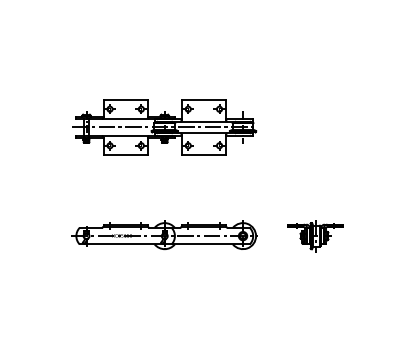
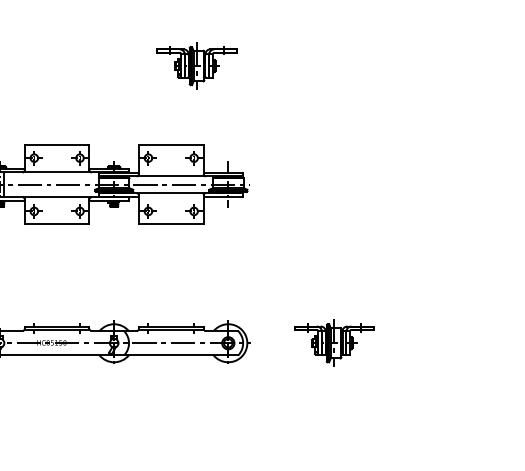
part: (221, 46) -> (196, 66), added

